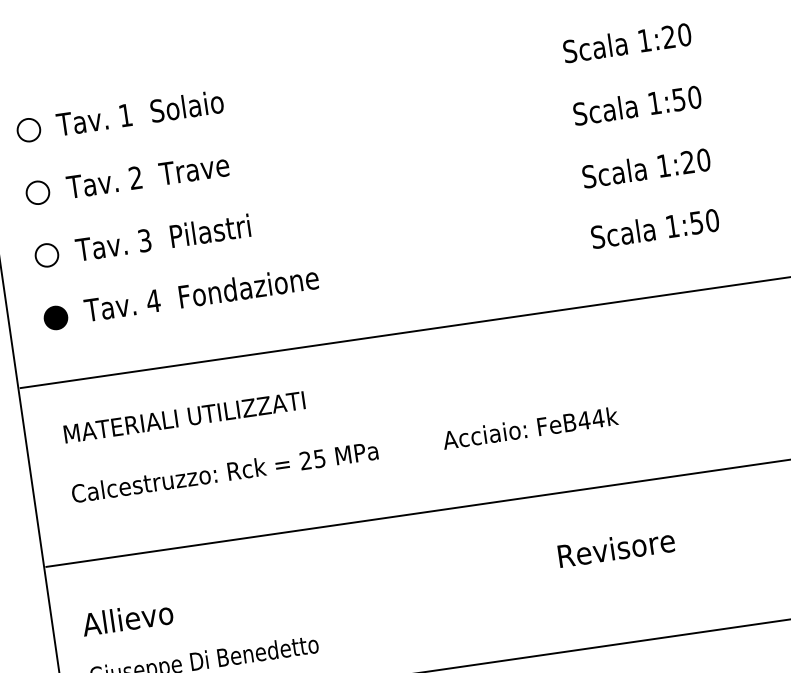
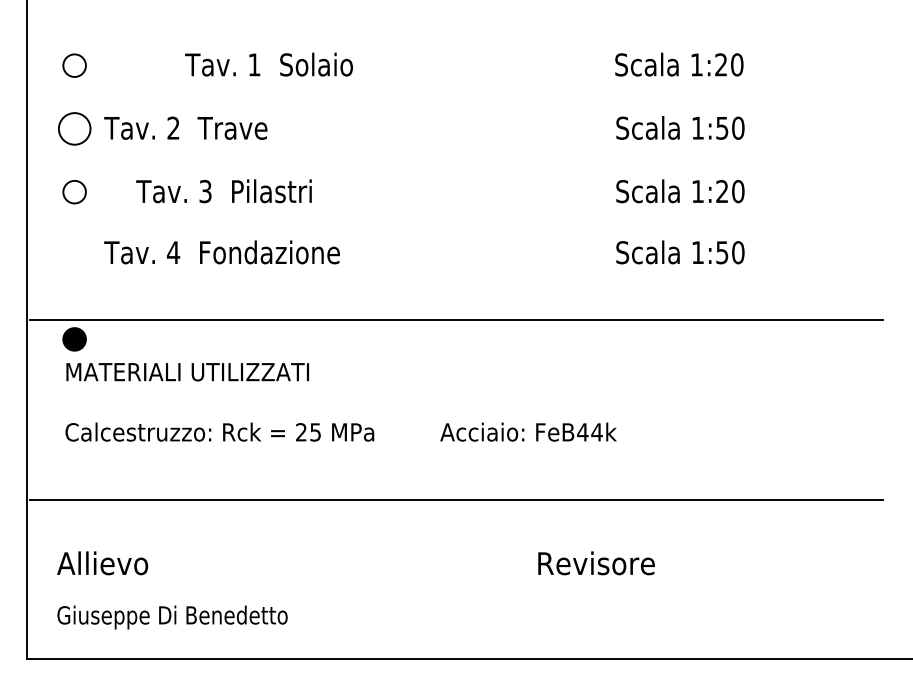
text: (139, 113) -> (268, 64), moved
circle: (37, 192) -> (74, 128), size x1.4
text: (162, 238) -> (223, 191), moved
part: (55, 318) -> (74, 339), moved

